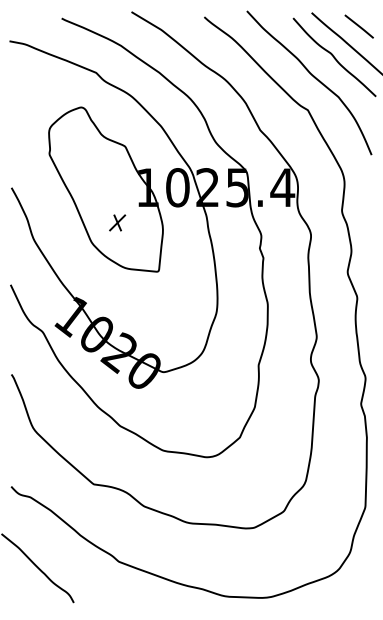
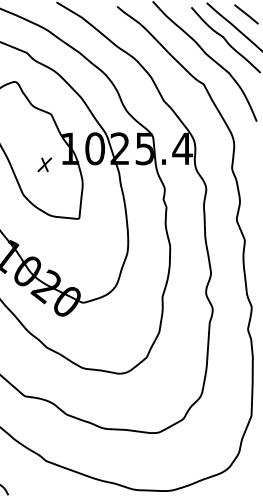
part: (117, 222) -> (44, 164), moved

